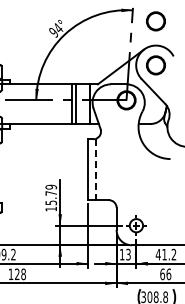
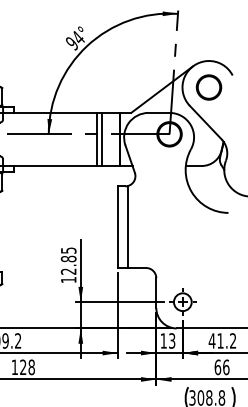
circle: (155, 21) -> (208, 28), removed
line: (95, 169) -> (128, 226), dashed -> solid
text: (51, 194) -> (69, 260), 15.79 -> 12.85

